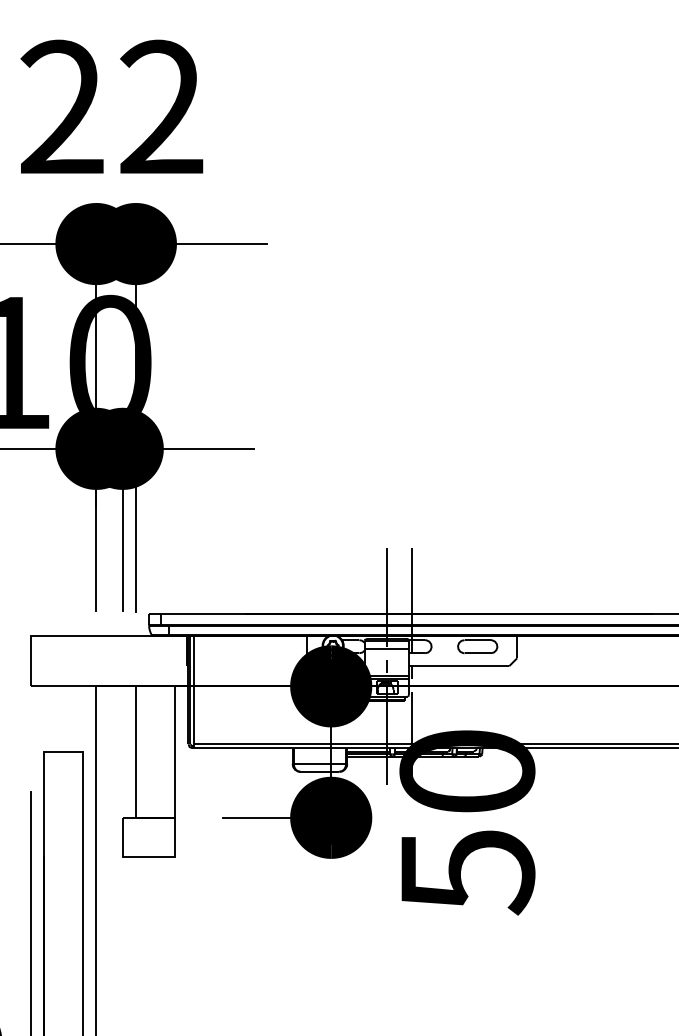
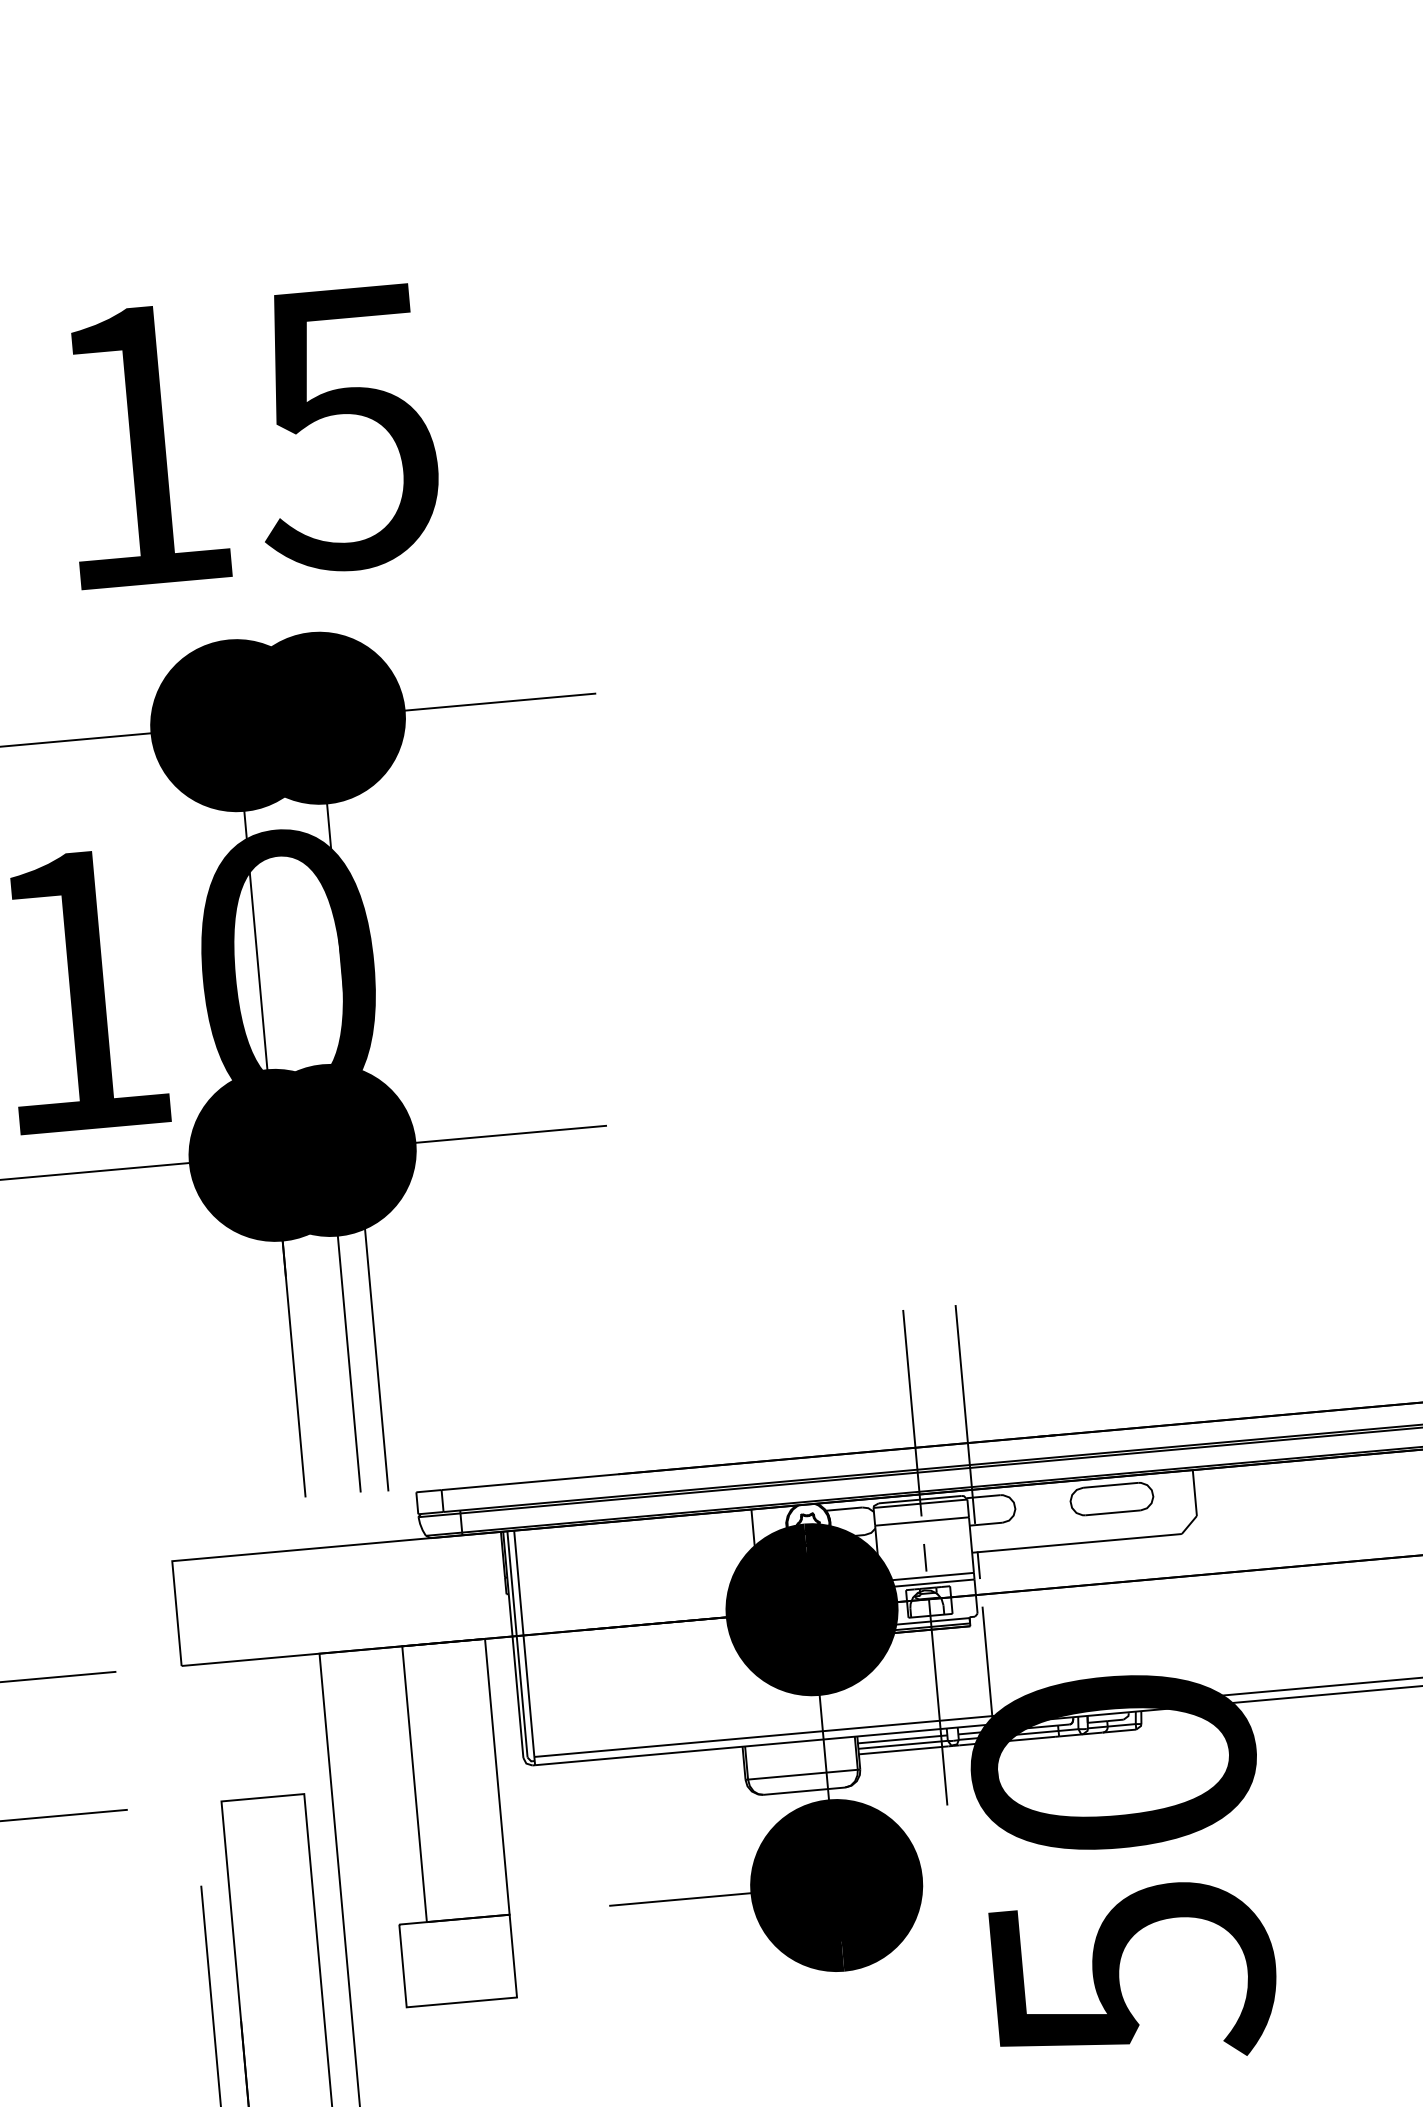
text: (111, 107) -> (242, 436), 22 -> 15

